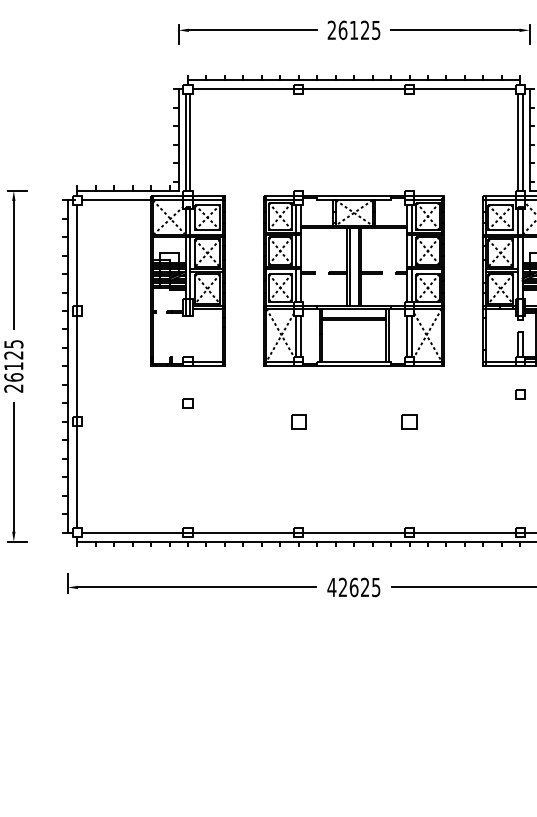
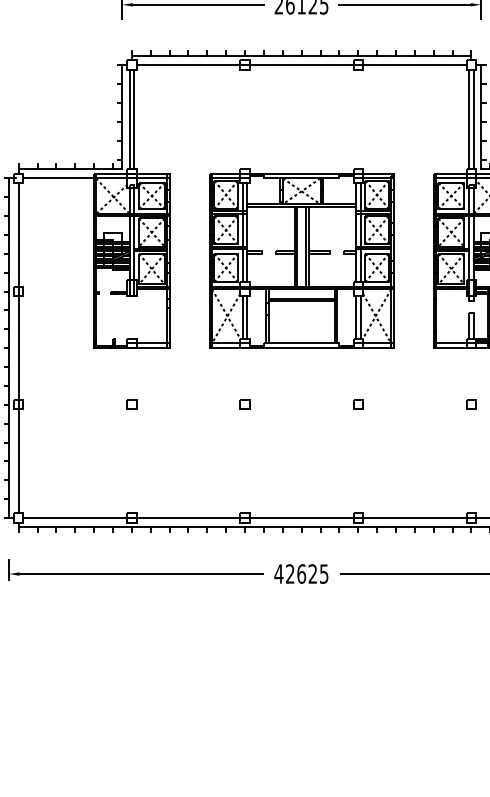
part: (520, 394) -> (471, 404), moved
part: (187, 403) -> (131, 404), moved
part: (298, 421) -> (244, 404), size x0.62
part: (409, 421) -> (358, 404), size x0.62

